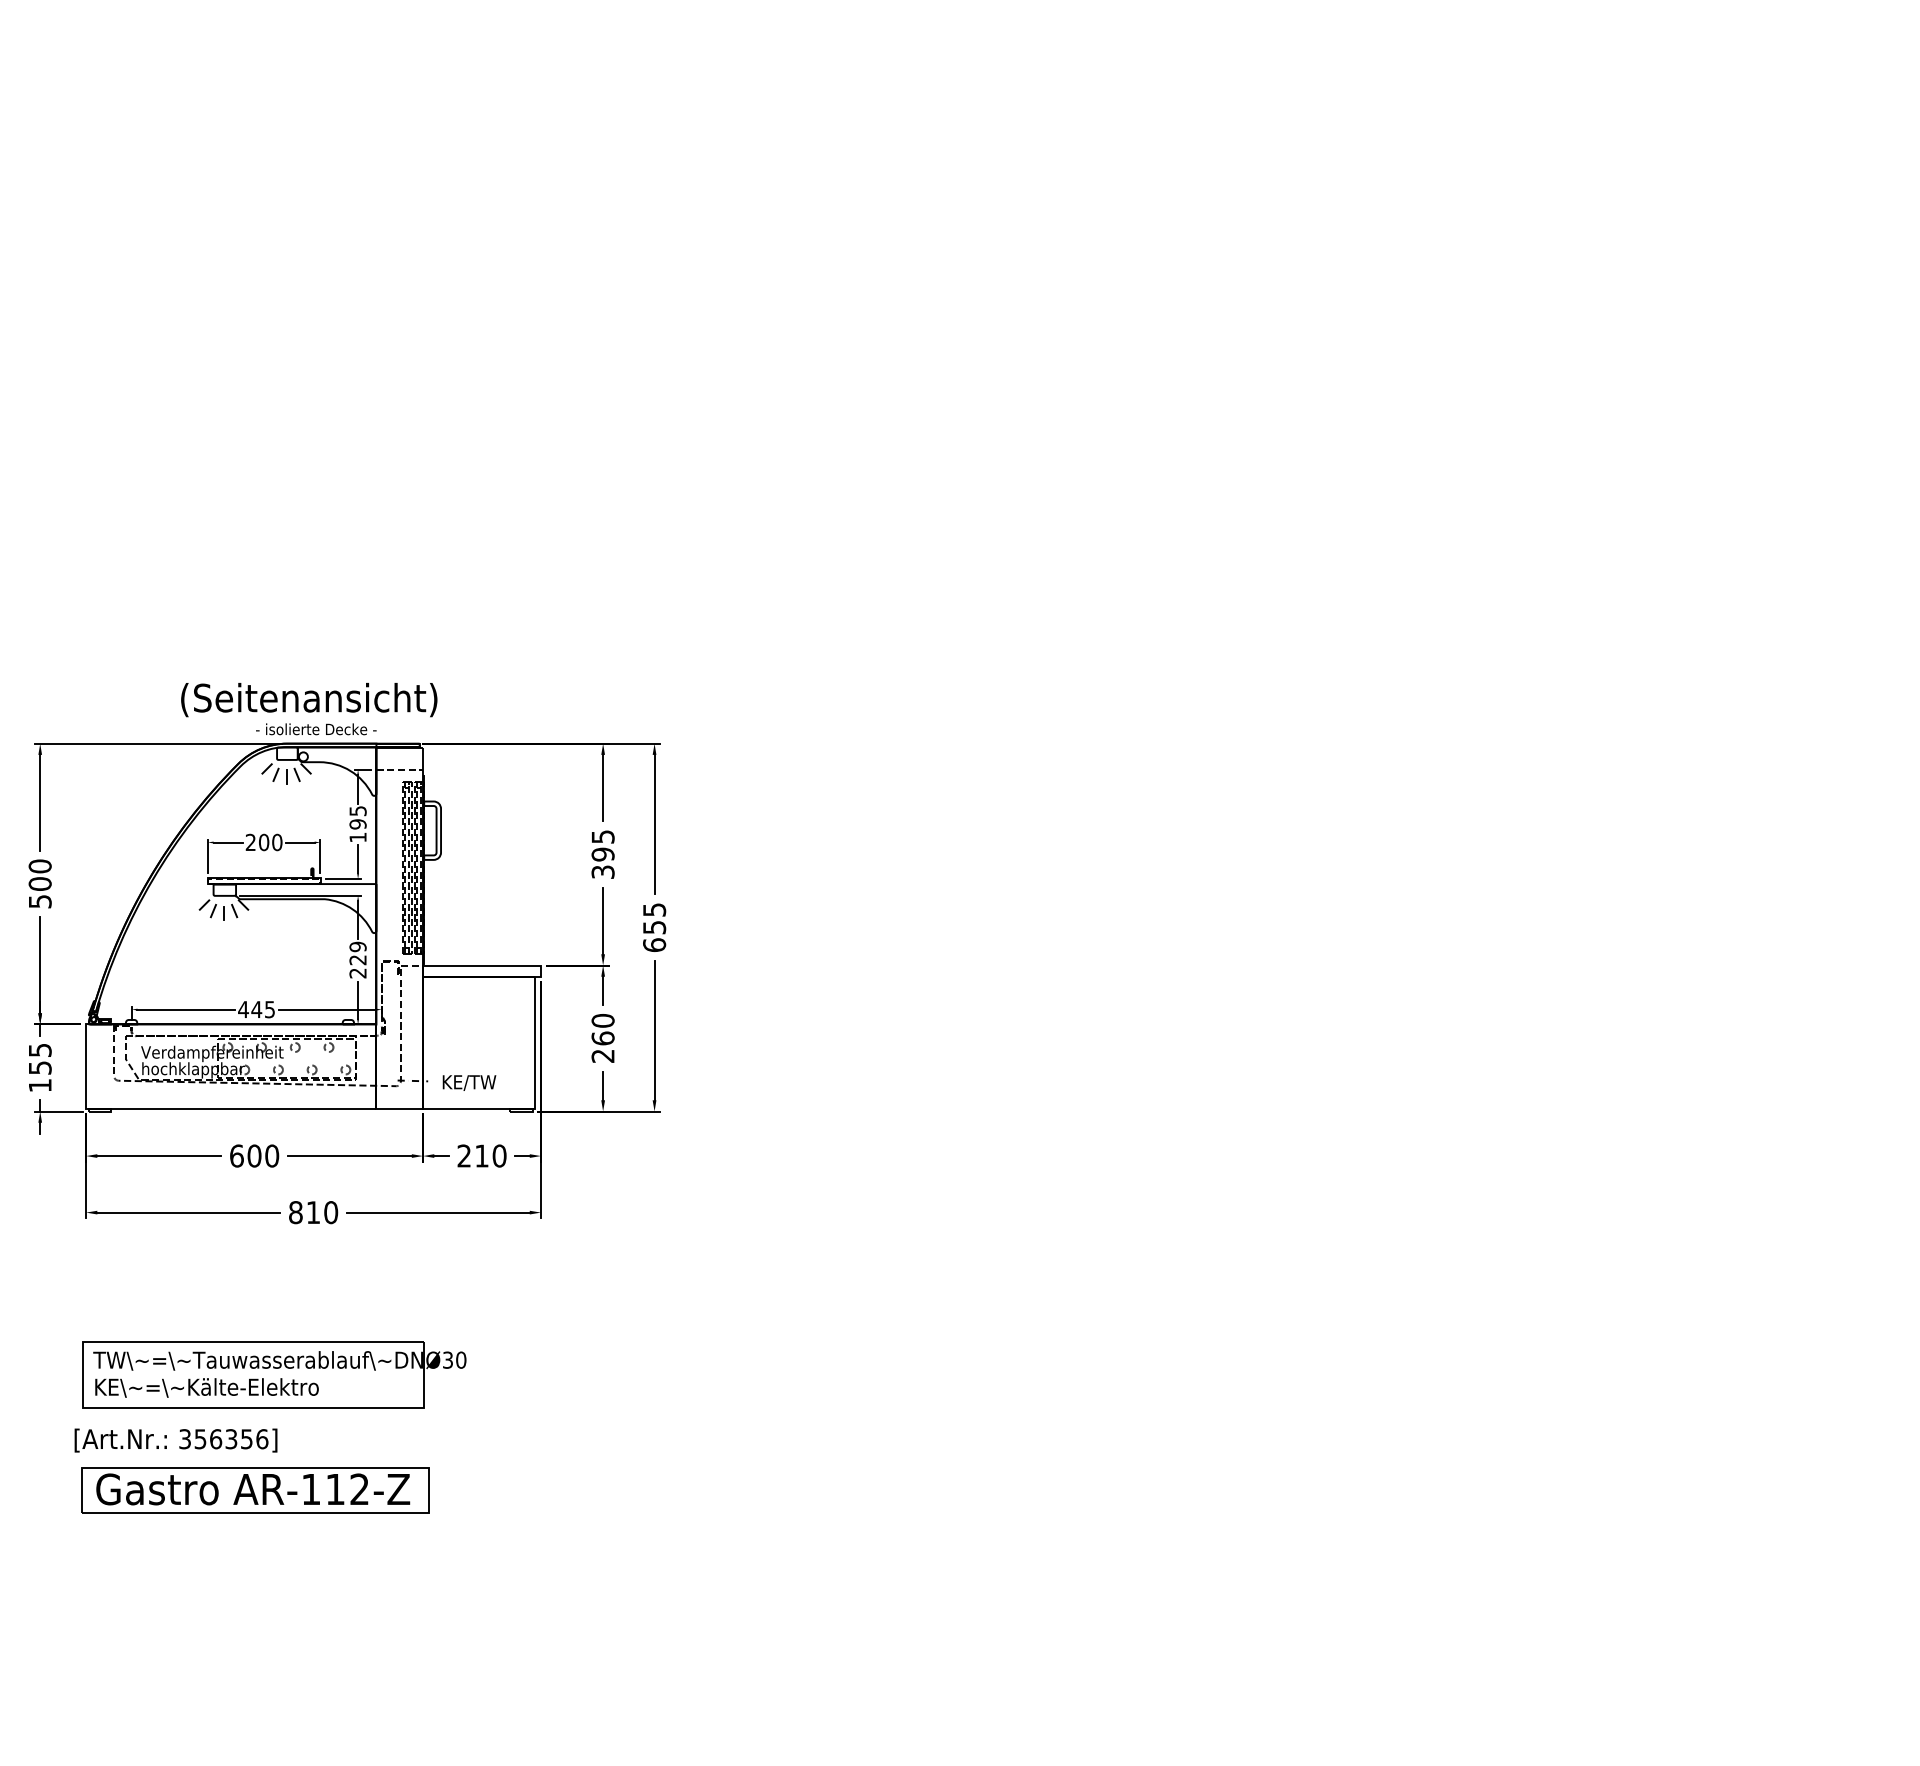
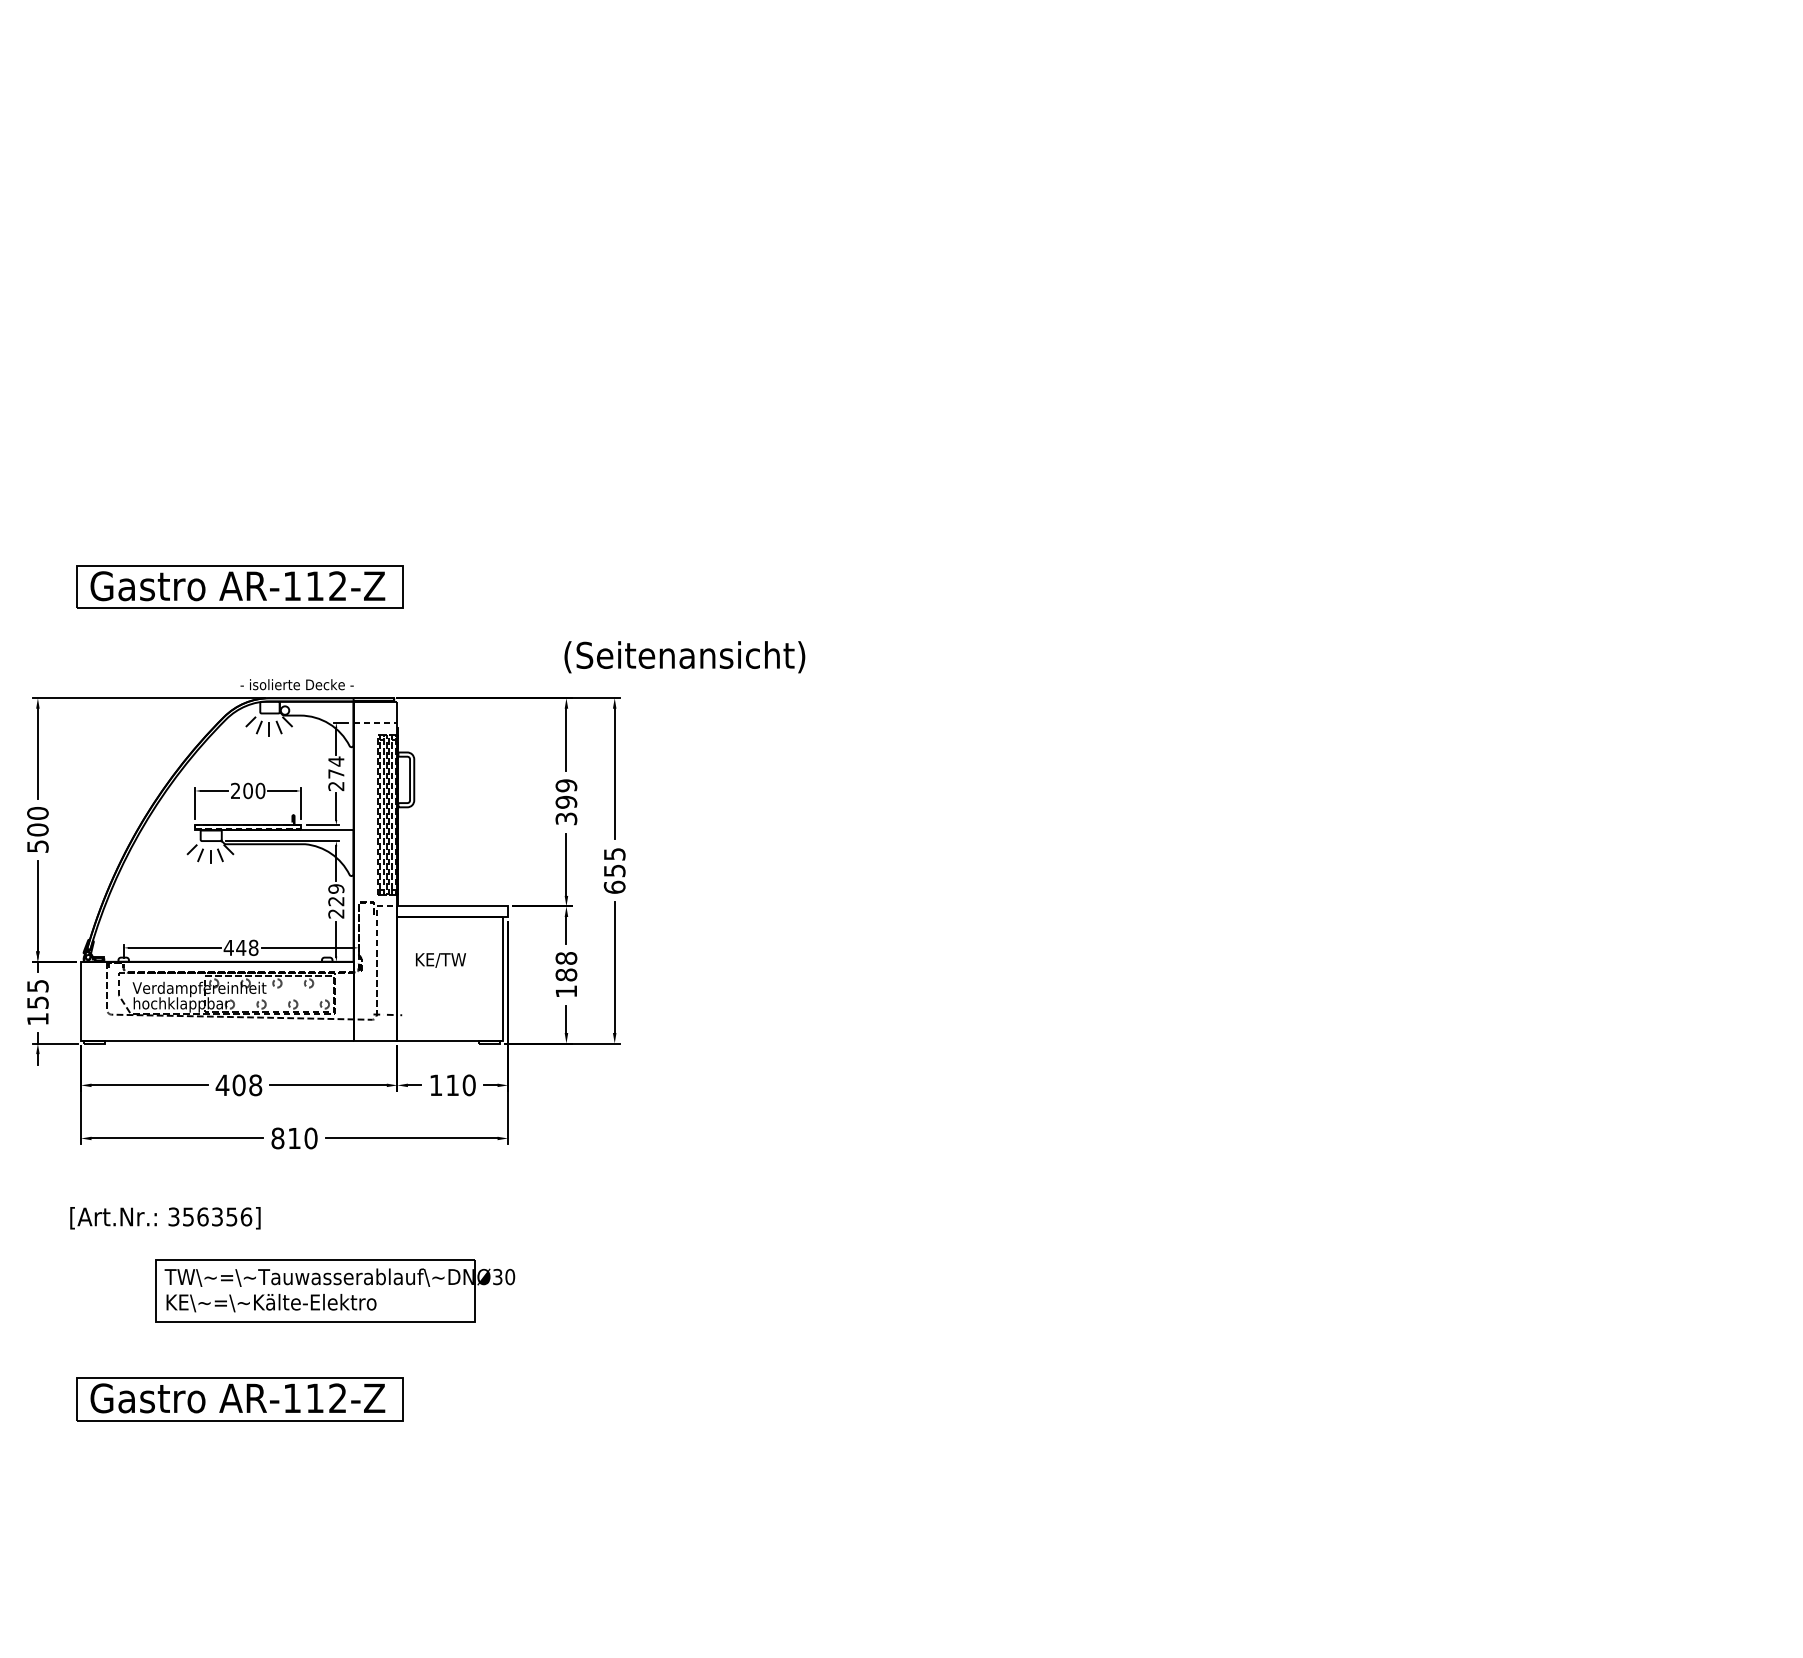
part: (255, 625) -> (240, 587), added
text: (309, 700) -> (685, 657), moved
text: (357, 823) -> (335, 773), 195 -> 274
text: (602, 836) -> (565, 785), 395 -> 399
text: (269, 1009) -> (253, 947), 445 -> 448
text: (602, 1038) -> (565, 974), 260 -> 188
text: (469, 1082) -> (440, 959), moved
text: (254, 1155) -> (239, 1084), 600 -> 408
text: (463, 1155) -> (435, 1084), 210 -> 110
part: (274, 1374) -> (334, 1290), moved
text: (175, 1440) -> (164, 1218), moved

